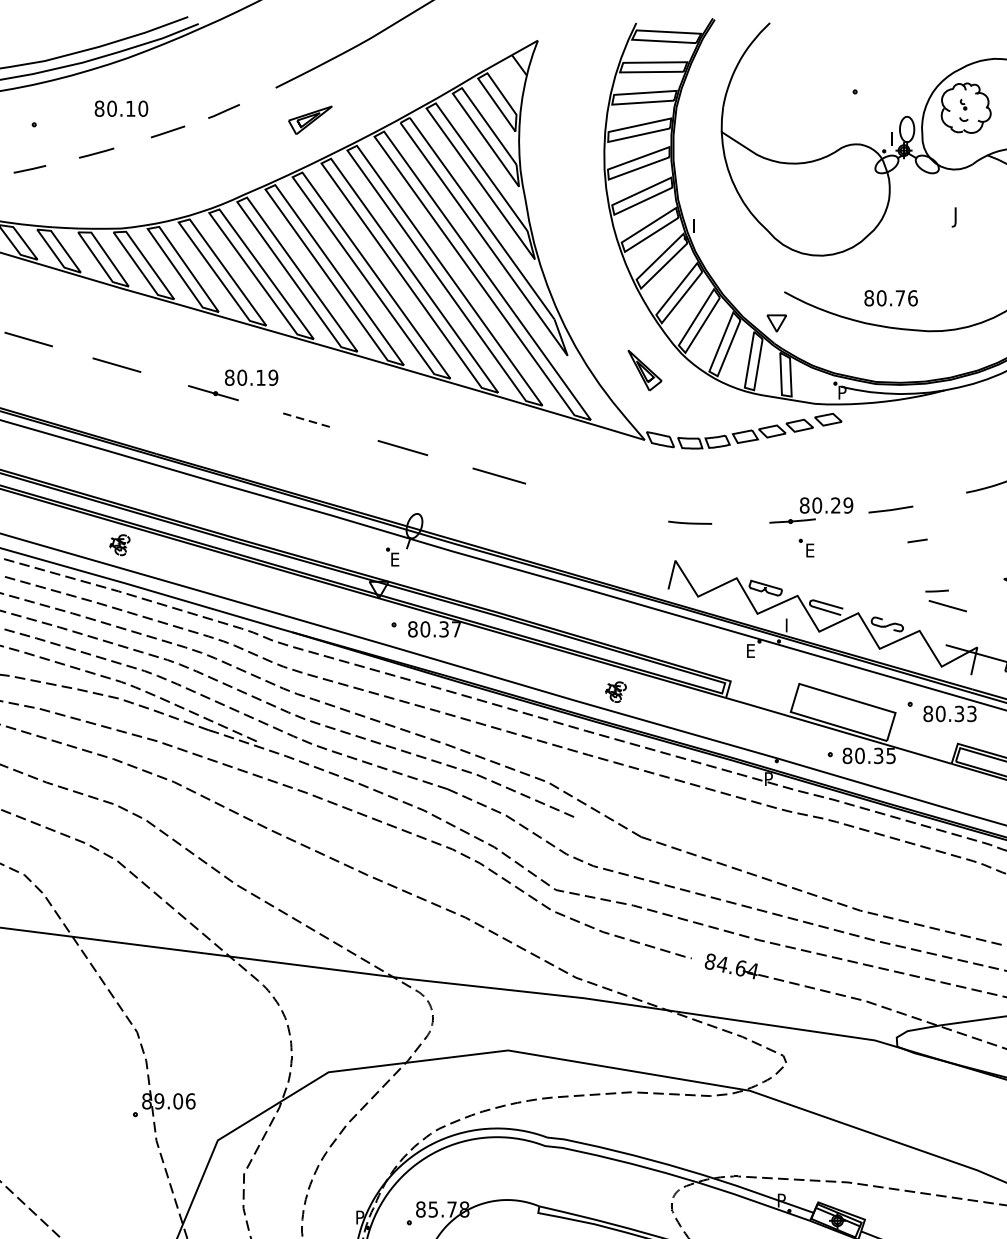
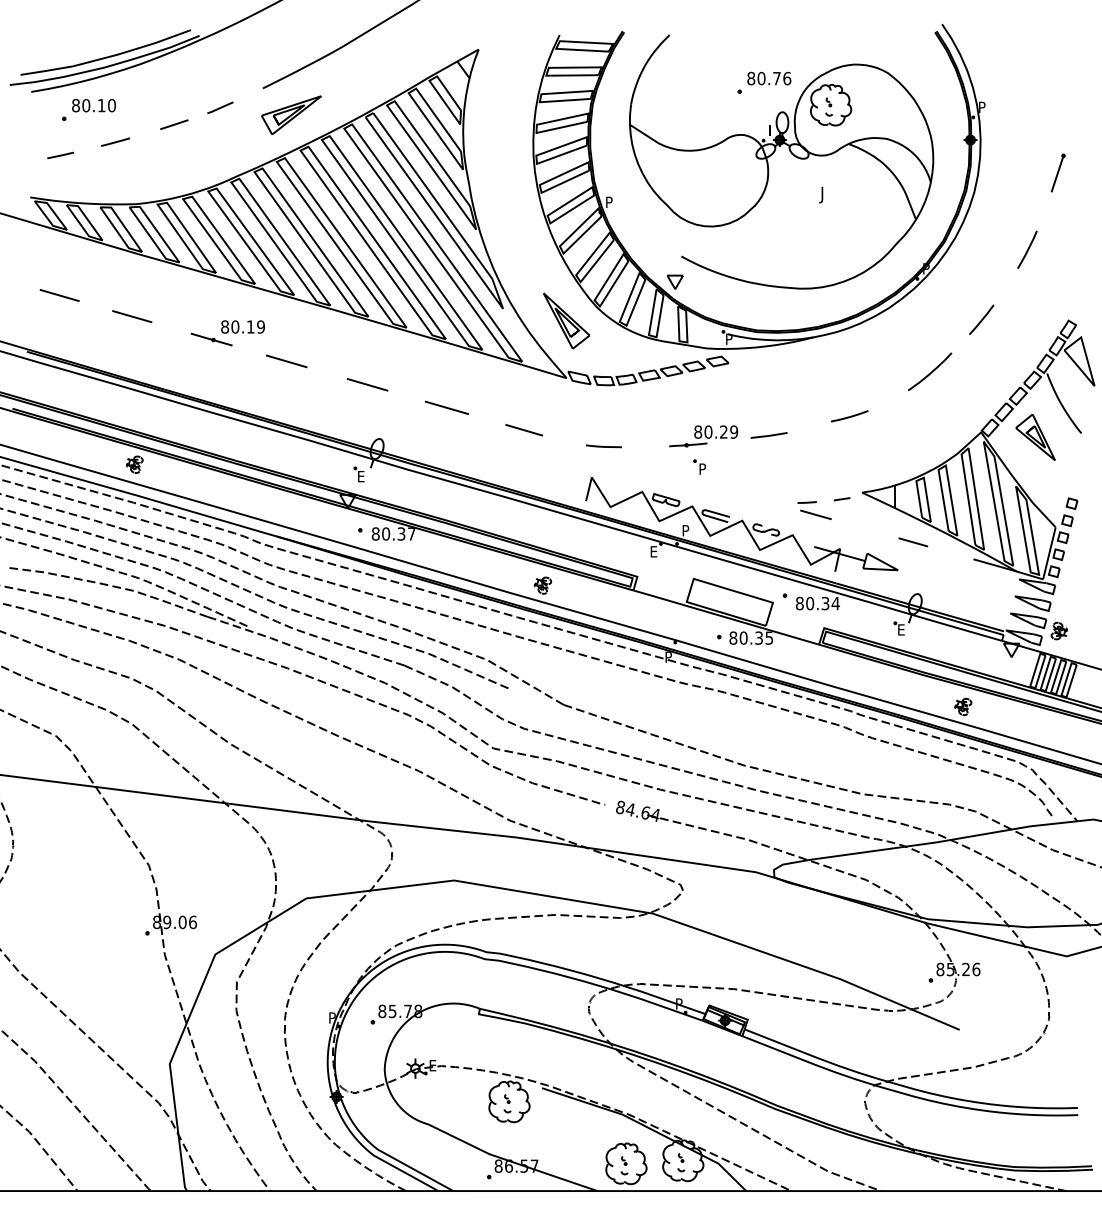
text: (120, 108) -> (93, 105), moved
part: (310, 119) -> (291, 114), size x1.67
text: (696, 225) -> (609, 201), I -> P
text: (891, 298) -> (769, 78), moved
part: (644, 369) -> (566, 320), size x1.67
line: (304, 419) -> (286, 361), dashed -> solid
line: (592, 503) -> (523, 430), added
line: (916, 541) -> (841, 499), moved
text: (811, 549) -> (703, 468), E -> P
text: (790, 622) -> (686, 528), I -> P
text: (971, 713) -> (835, 603), 80.33 -> 80.34

